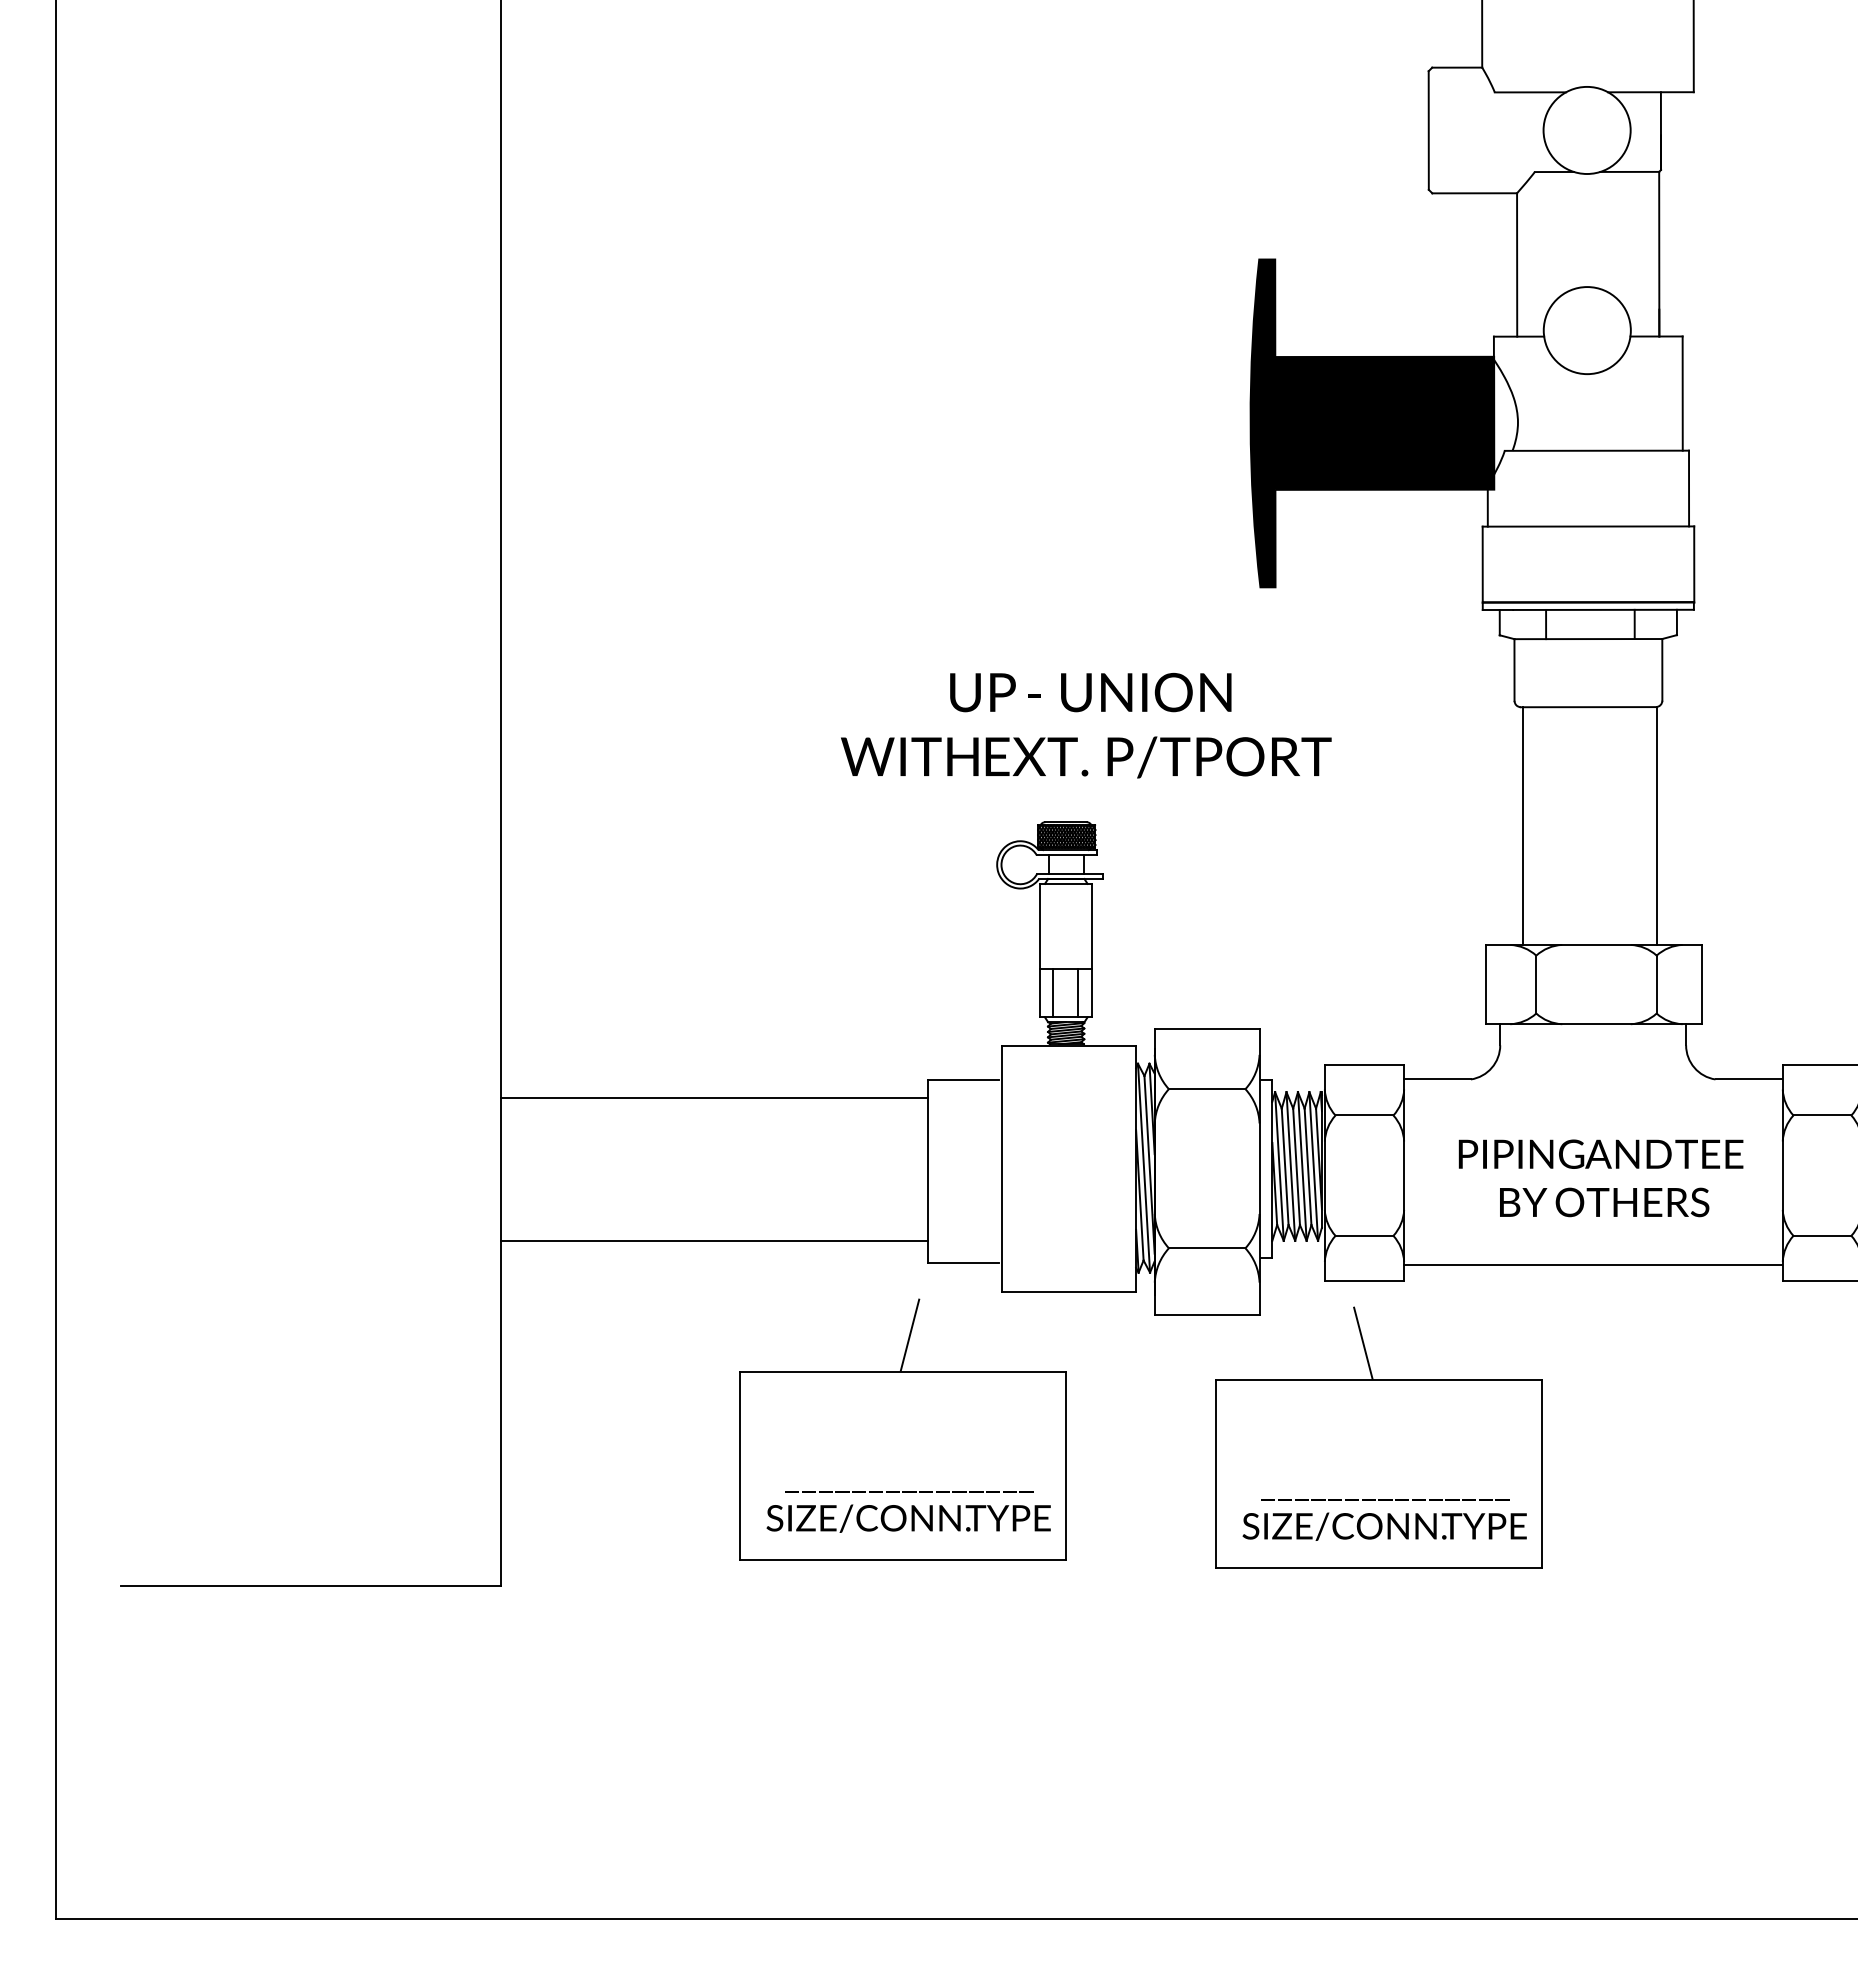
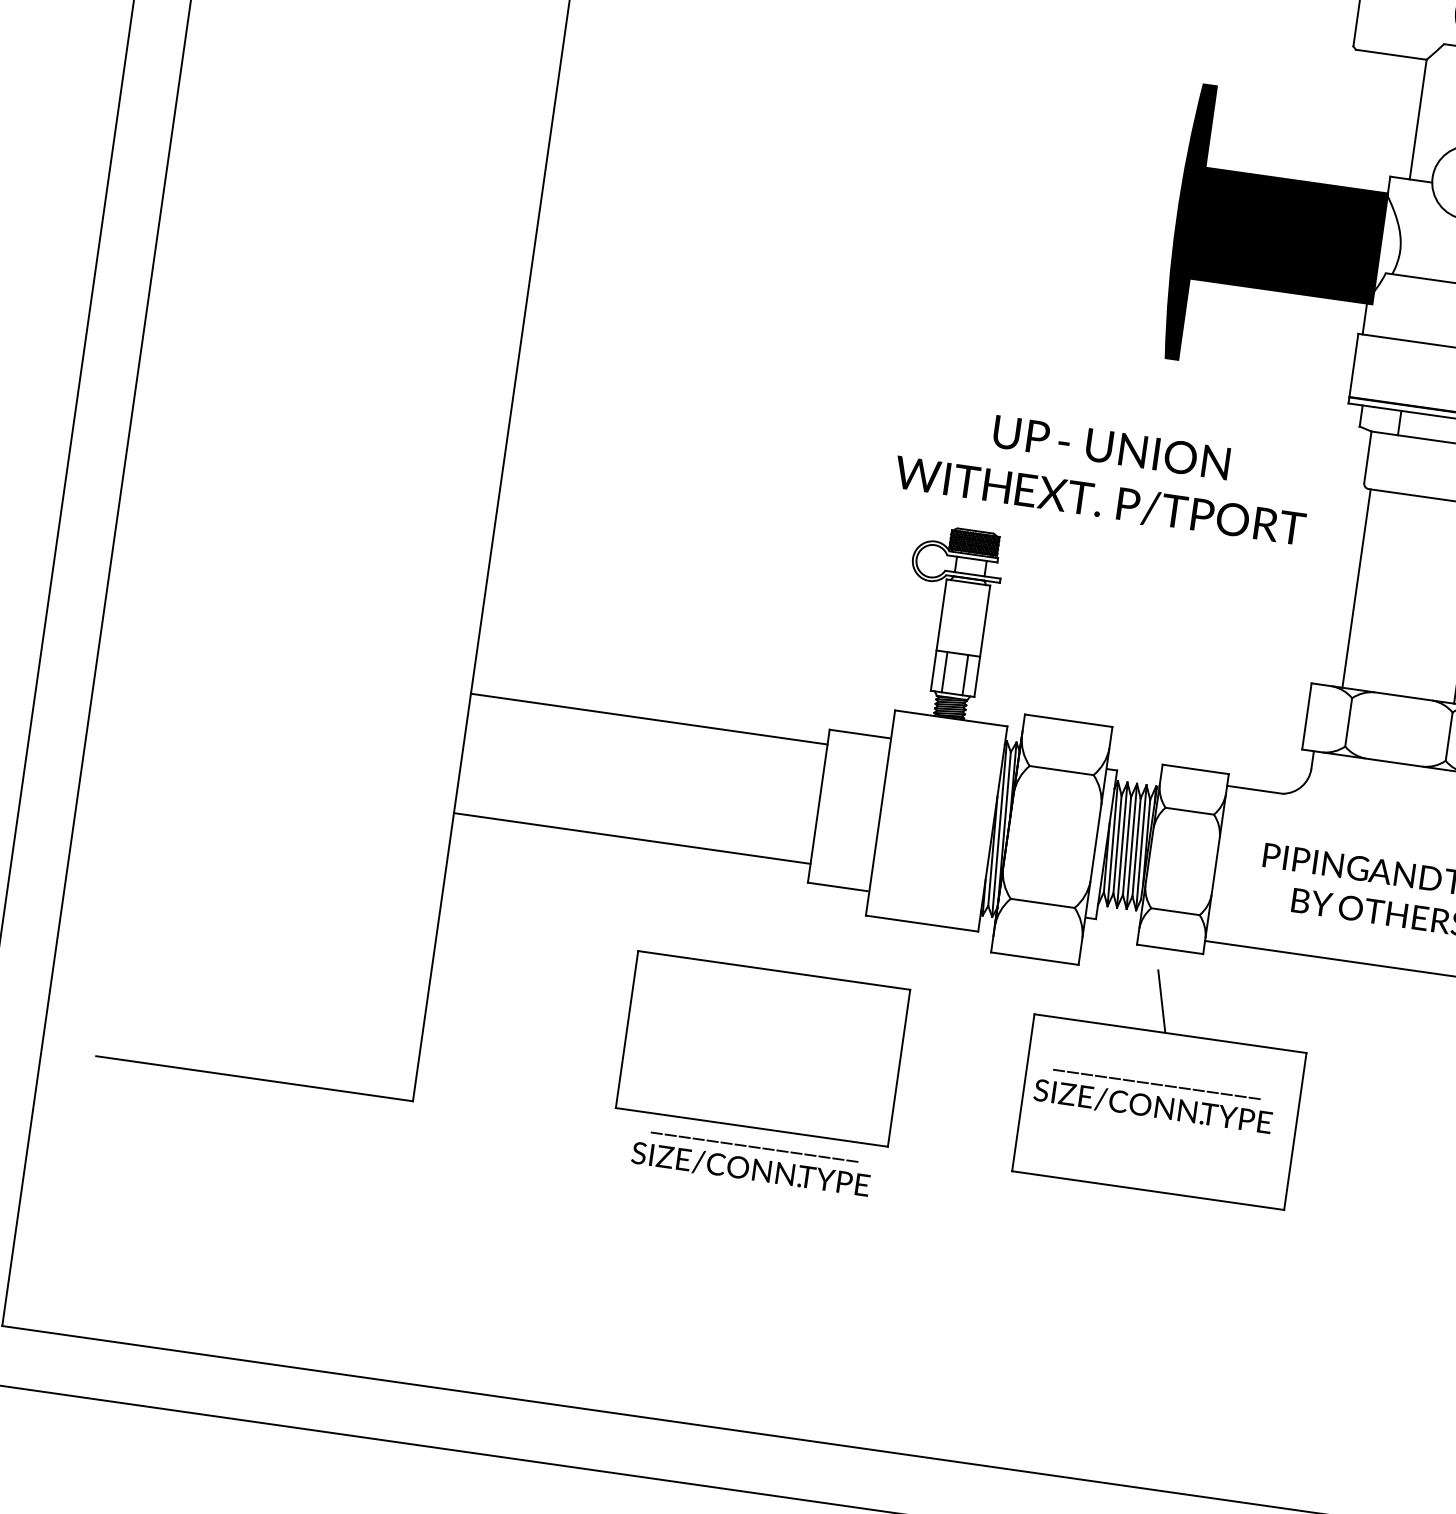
text: (1086, 725) -> (1104, 474), moved
line: (909, 1334) -> (784, 939), removed
text: (908, 1511) -> (751, 1163), moved
text: (1384, 1519) -> (1153, 1100), moved

